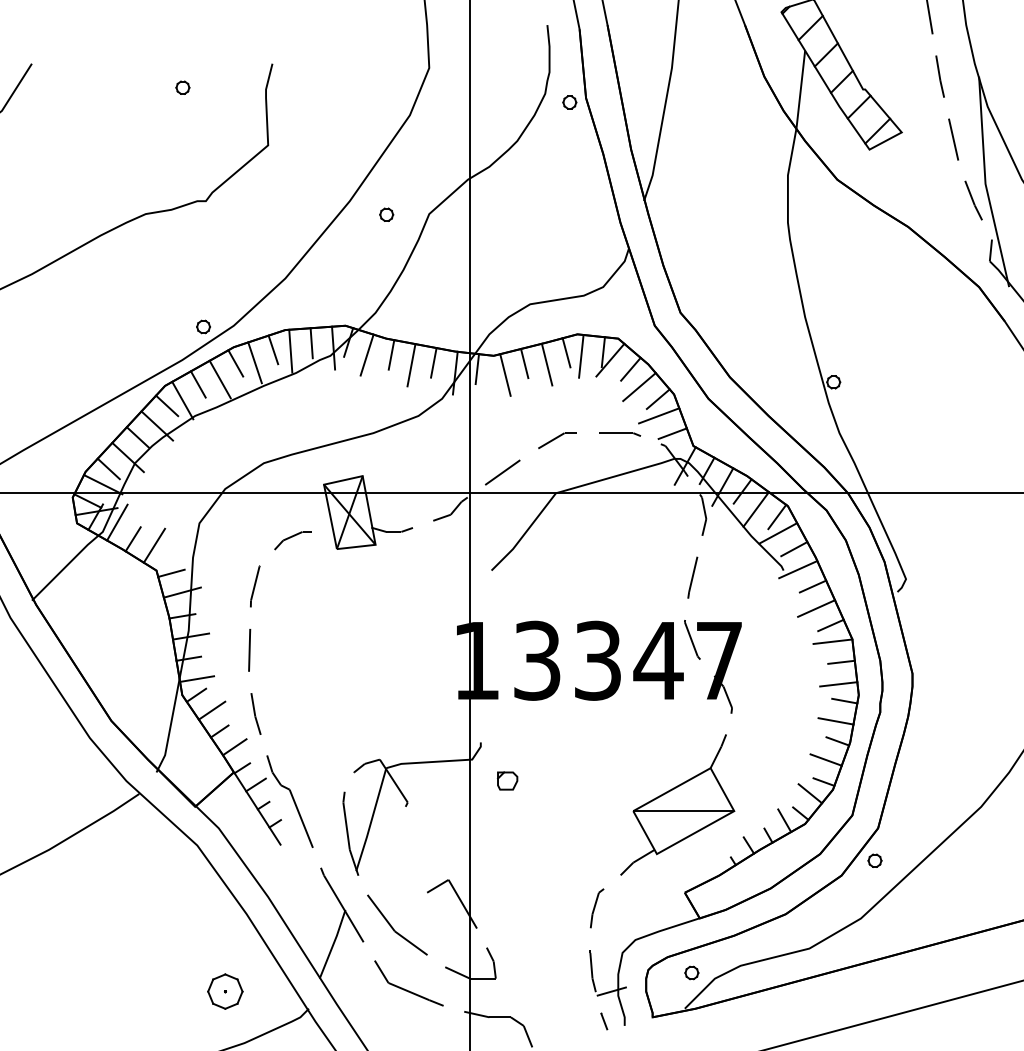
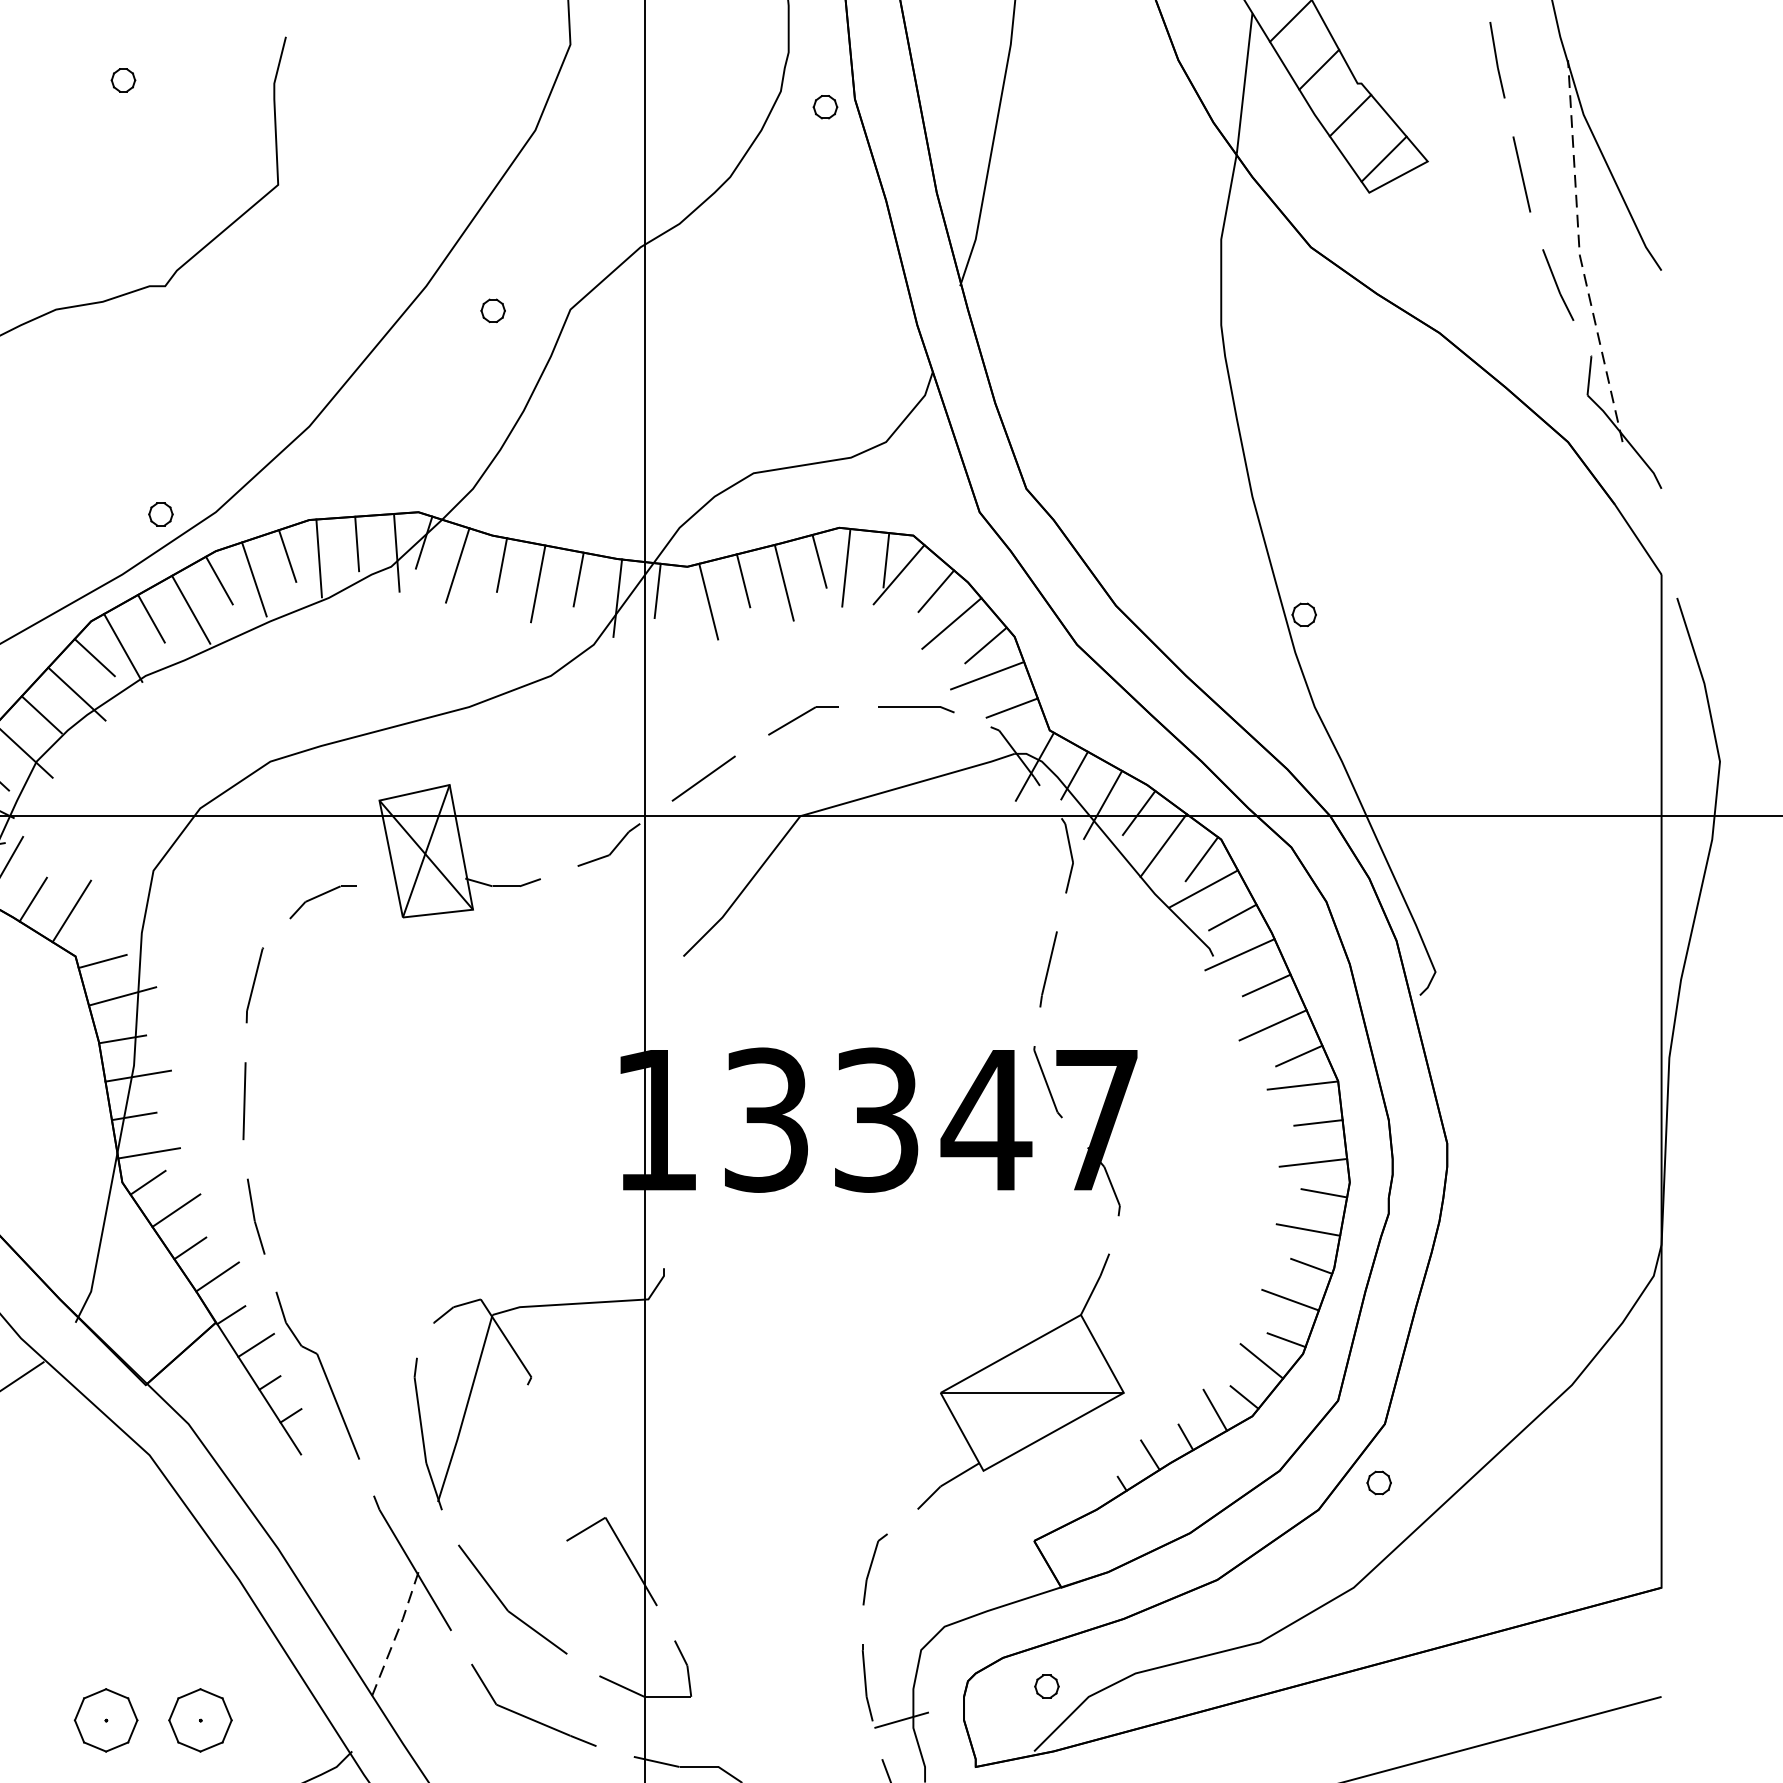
line: (985, 183) -> (1579, 254), solid -> dashed
part: (507, 780) -> (712, 1337), removed
line: (333, 943) -> (396, 1633), solid -> dashed
part: (173, 991) -> (106, 1720), added

